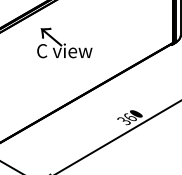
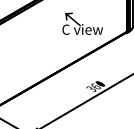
text: (64, 42) -> (82, 23), moved

